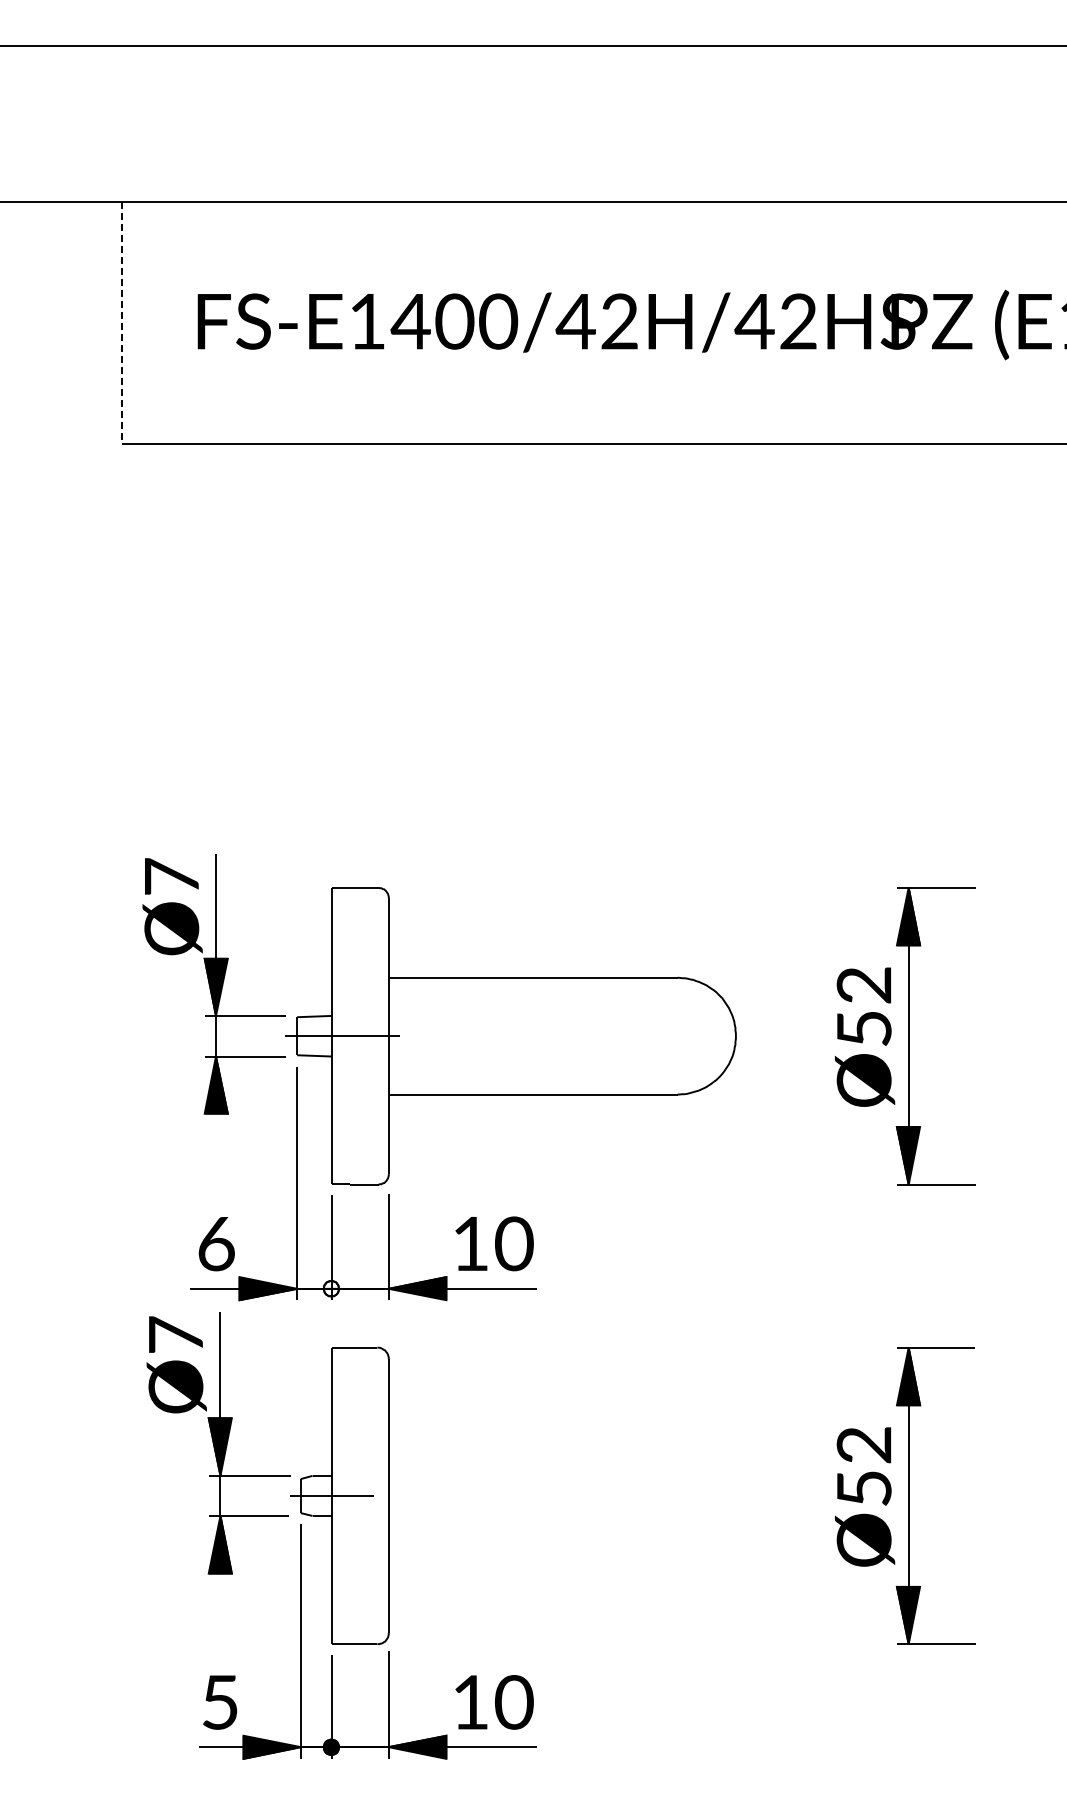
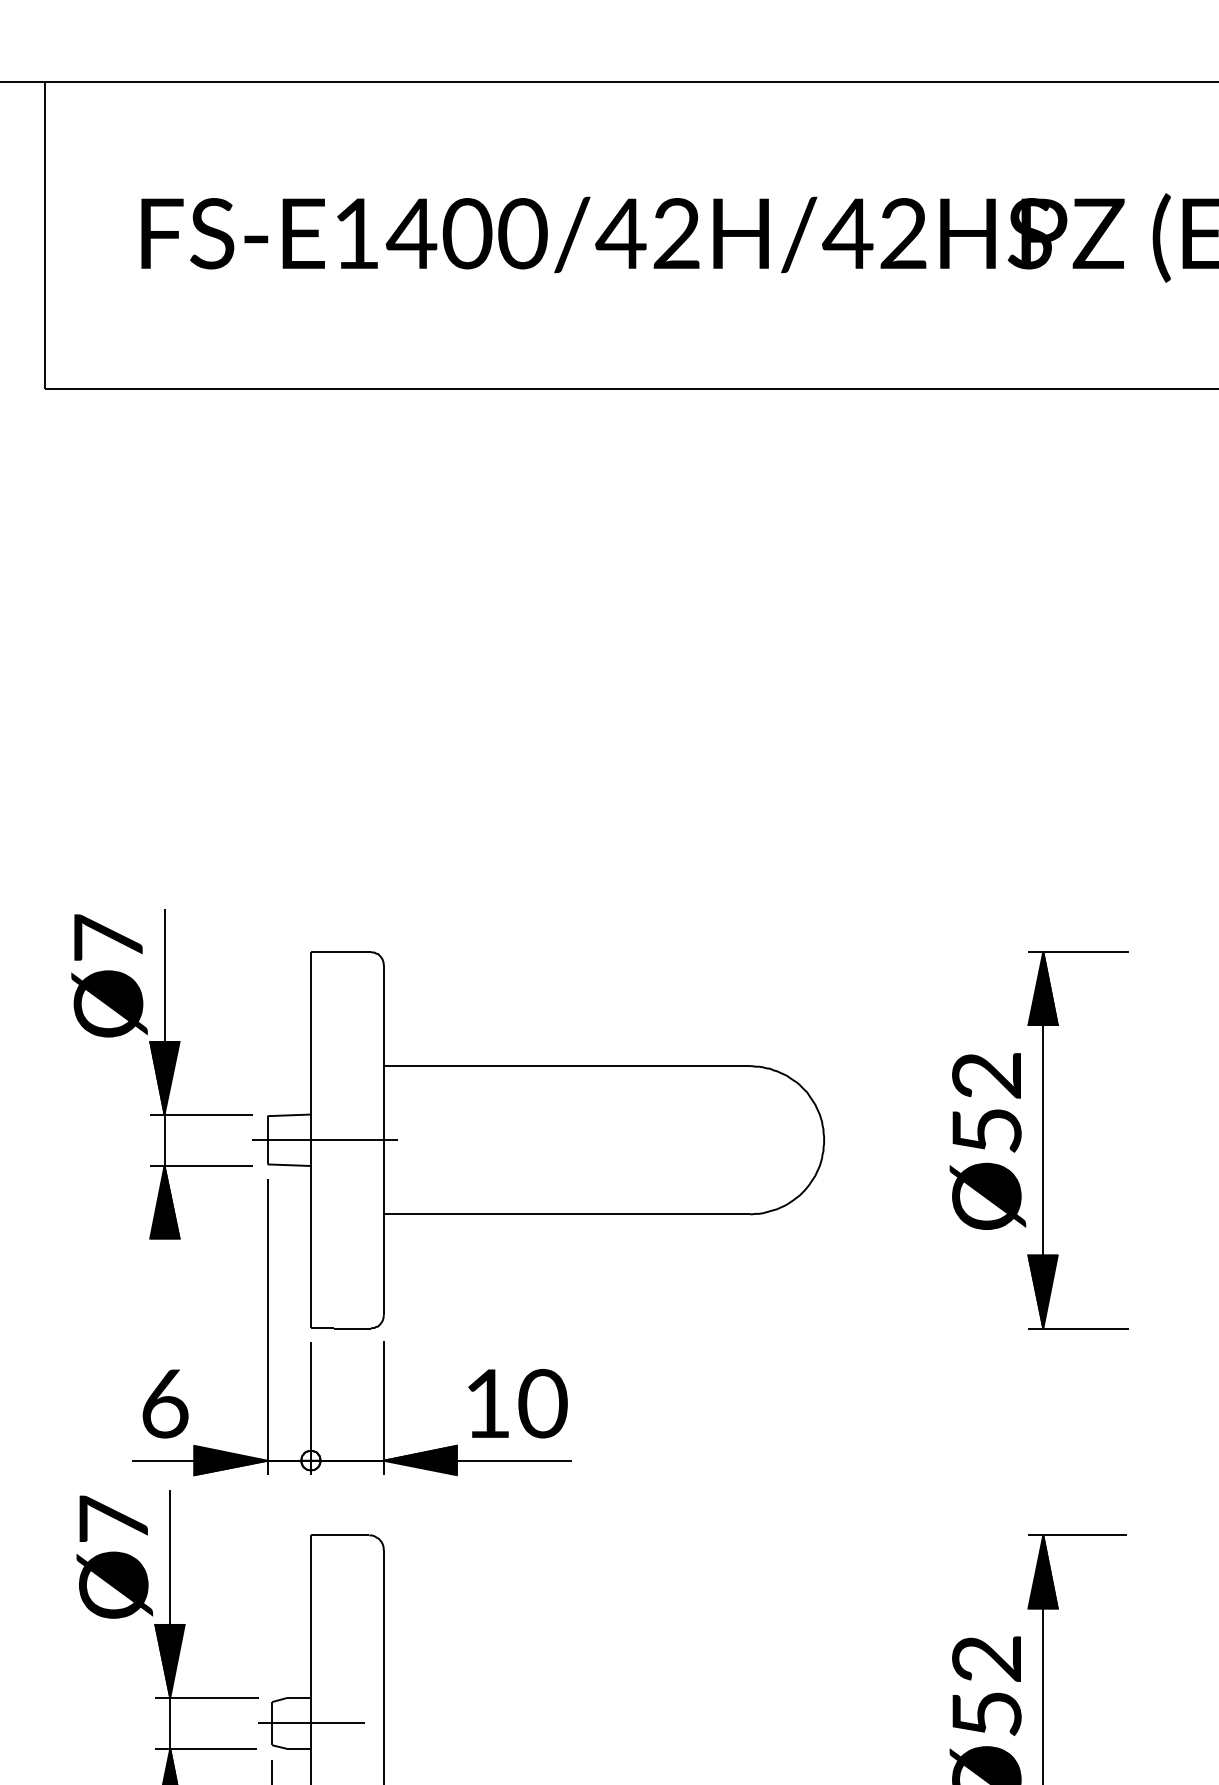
line: (121, 323) -> (44, 236), dashed -> solid

